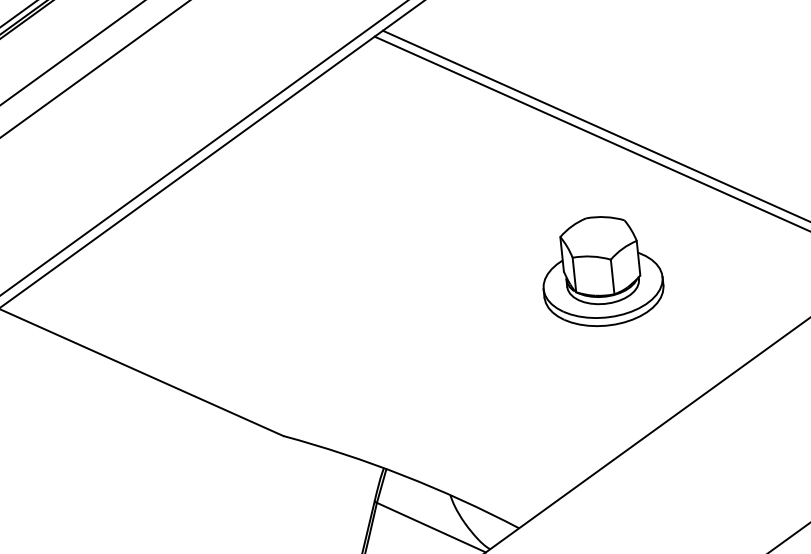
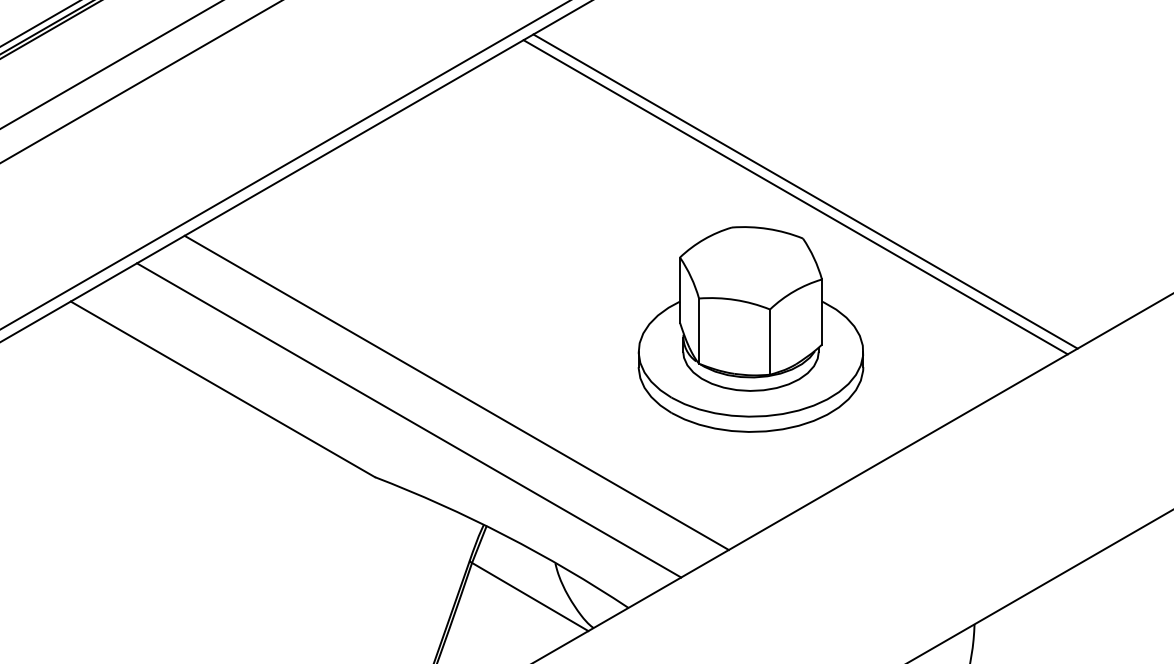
part: (601, 271) -> (750, 329), size x1.67
line: (347, 353) -> (456, 392), added
line: (308, 382) -> (409, 420), added

